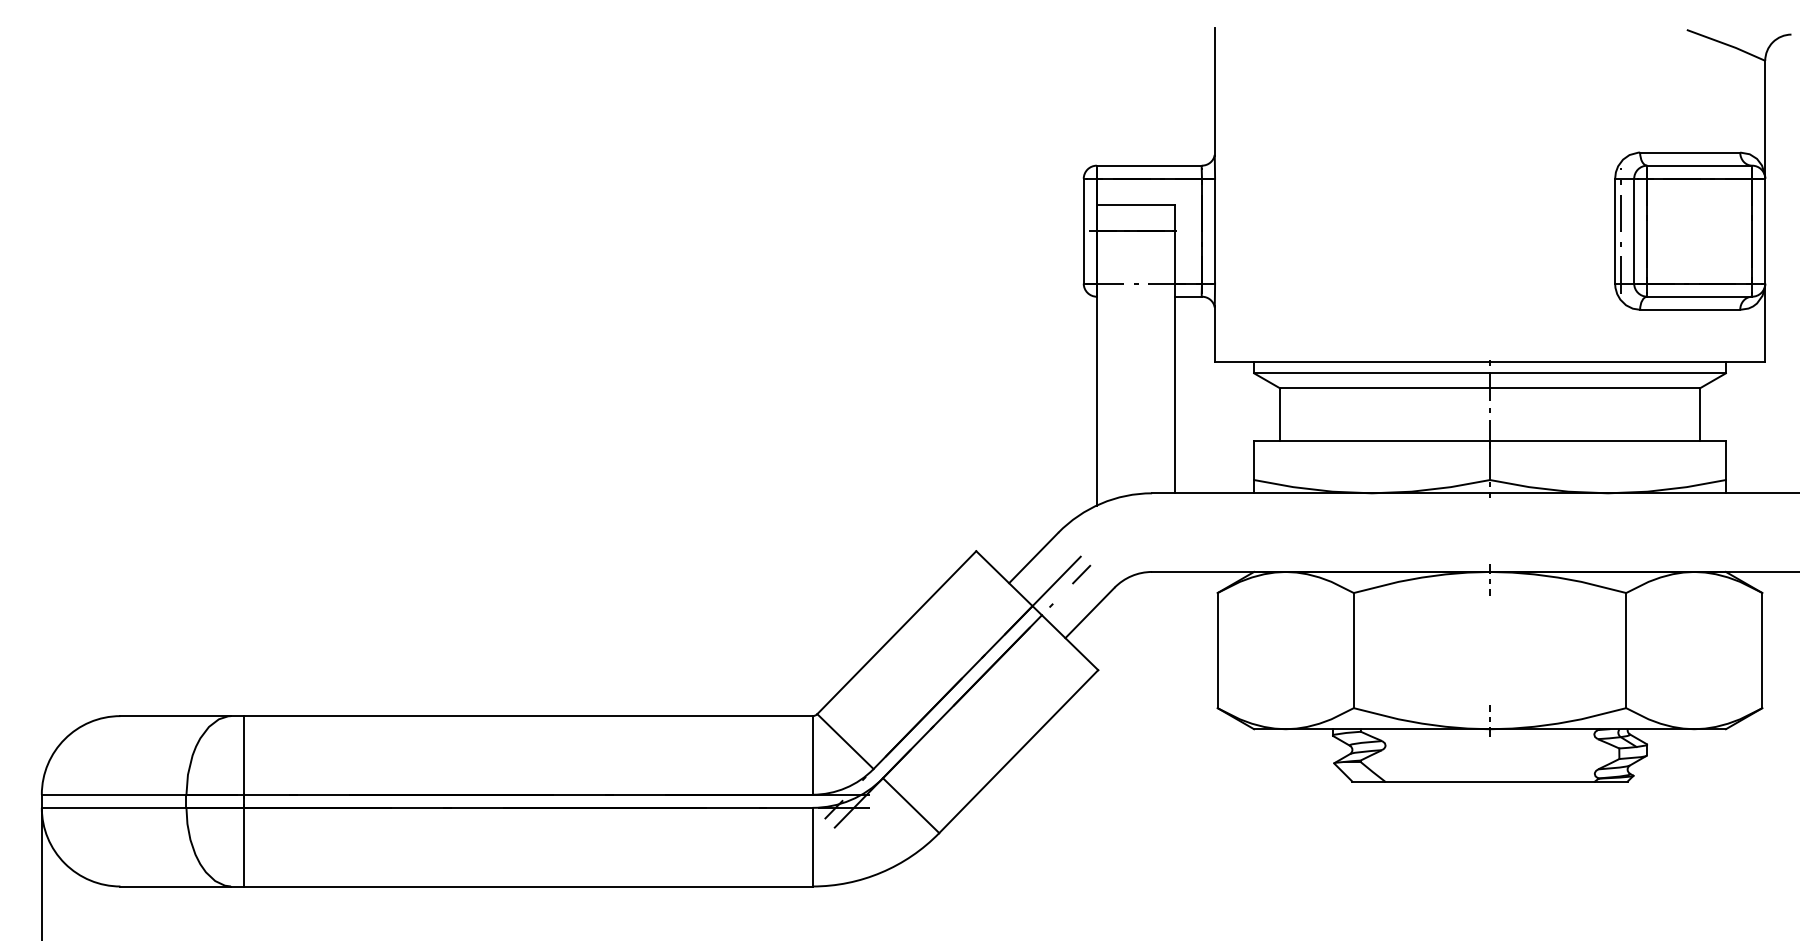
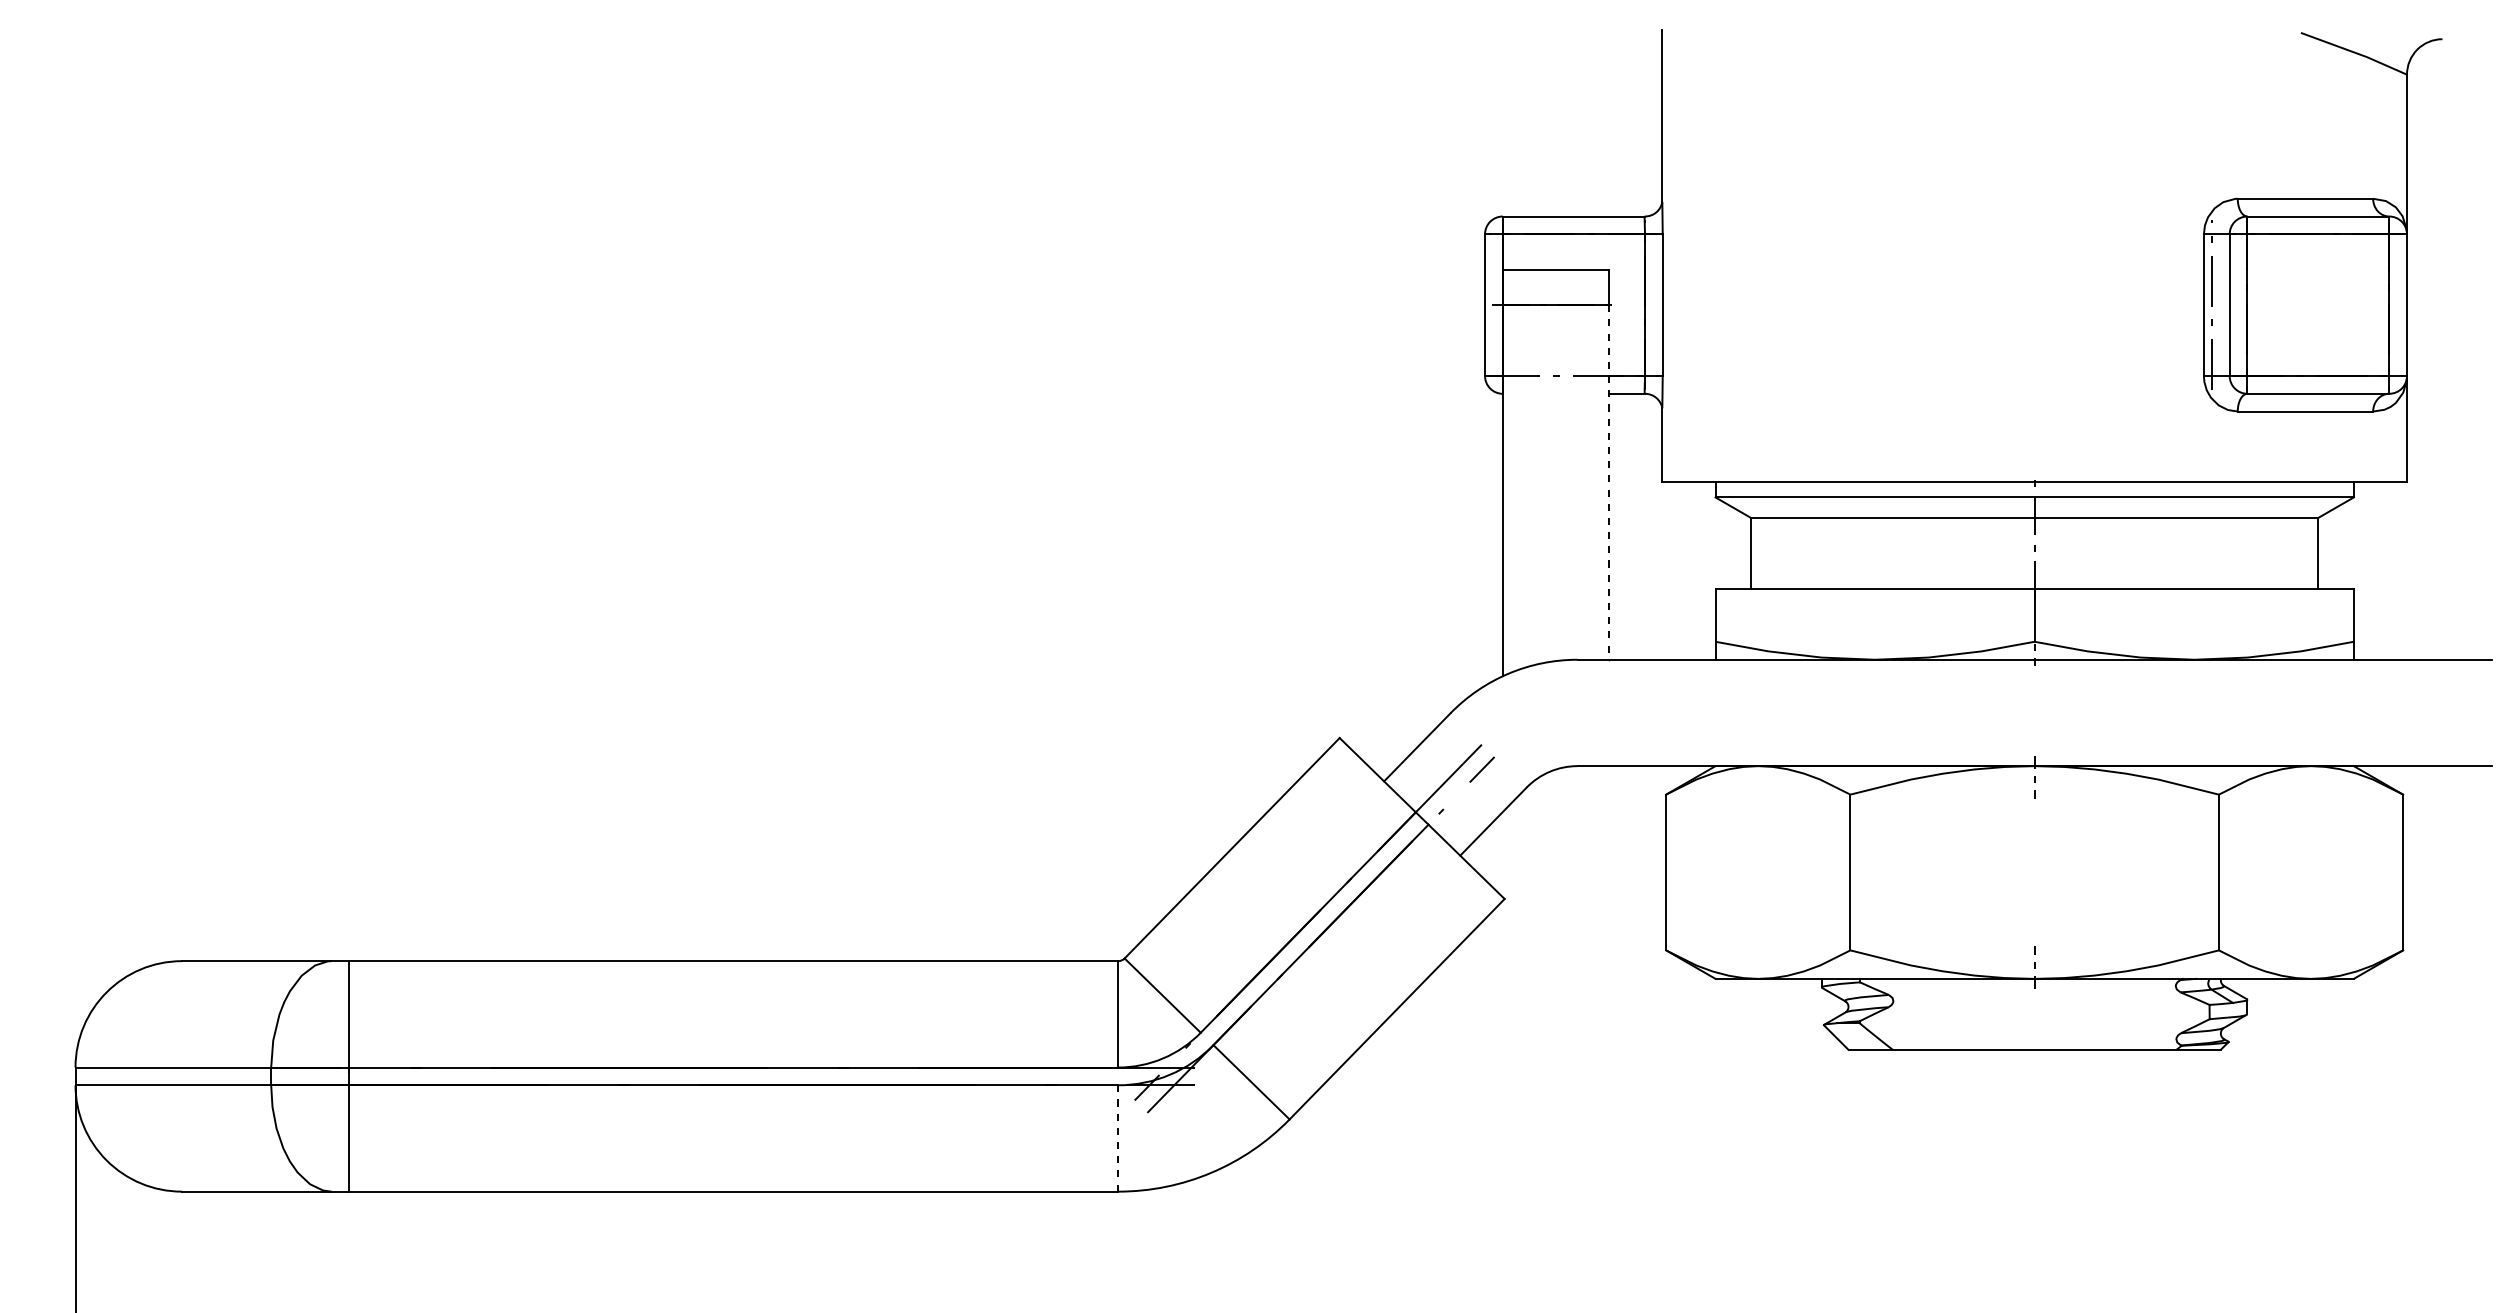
line: (1175, 362) -> (1609, 482), solid -> dashed
line: (812, 847) -> (1118, 1138), solid -> dashed

